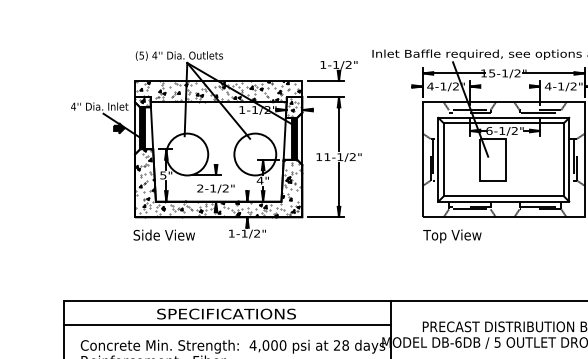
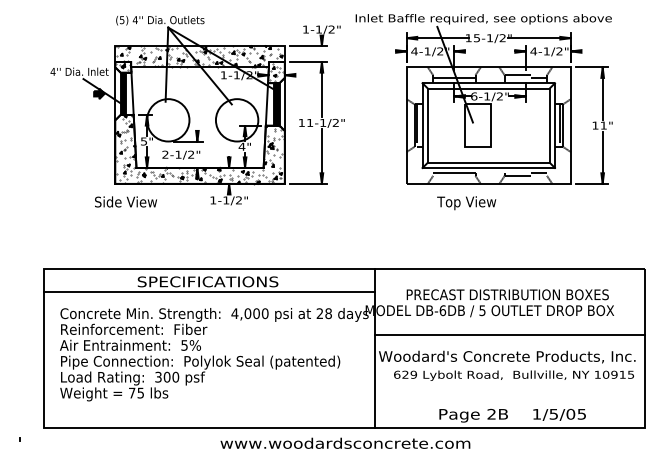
text: (216, 188) -> (181, 154), moved
text: (163, 234) -> (125, 201), moved
text: (452, 236) -> (466, 203), moved

